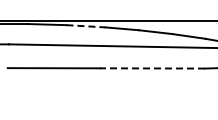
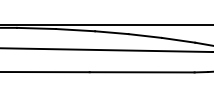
line: (86, 26) -> (76, 30), dashed -> solid
line: (152, 68) -> (142, 72), dashed -> solid

